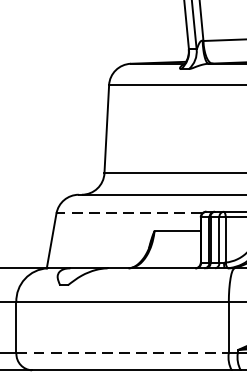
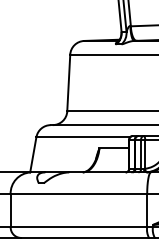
line: (129, 214) -> (83, 137), dashed -> solid
line: (123, 354) -> (79, 227), dashed -> solid

